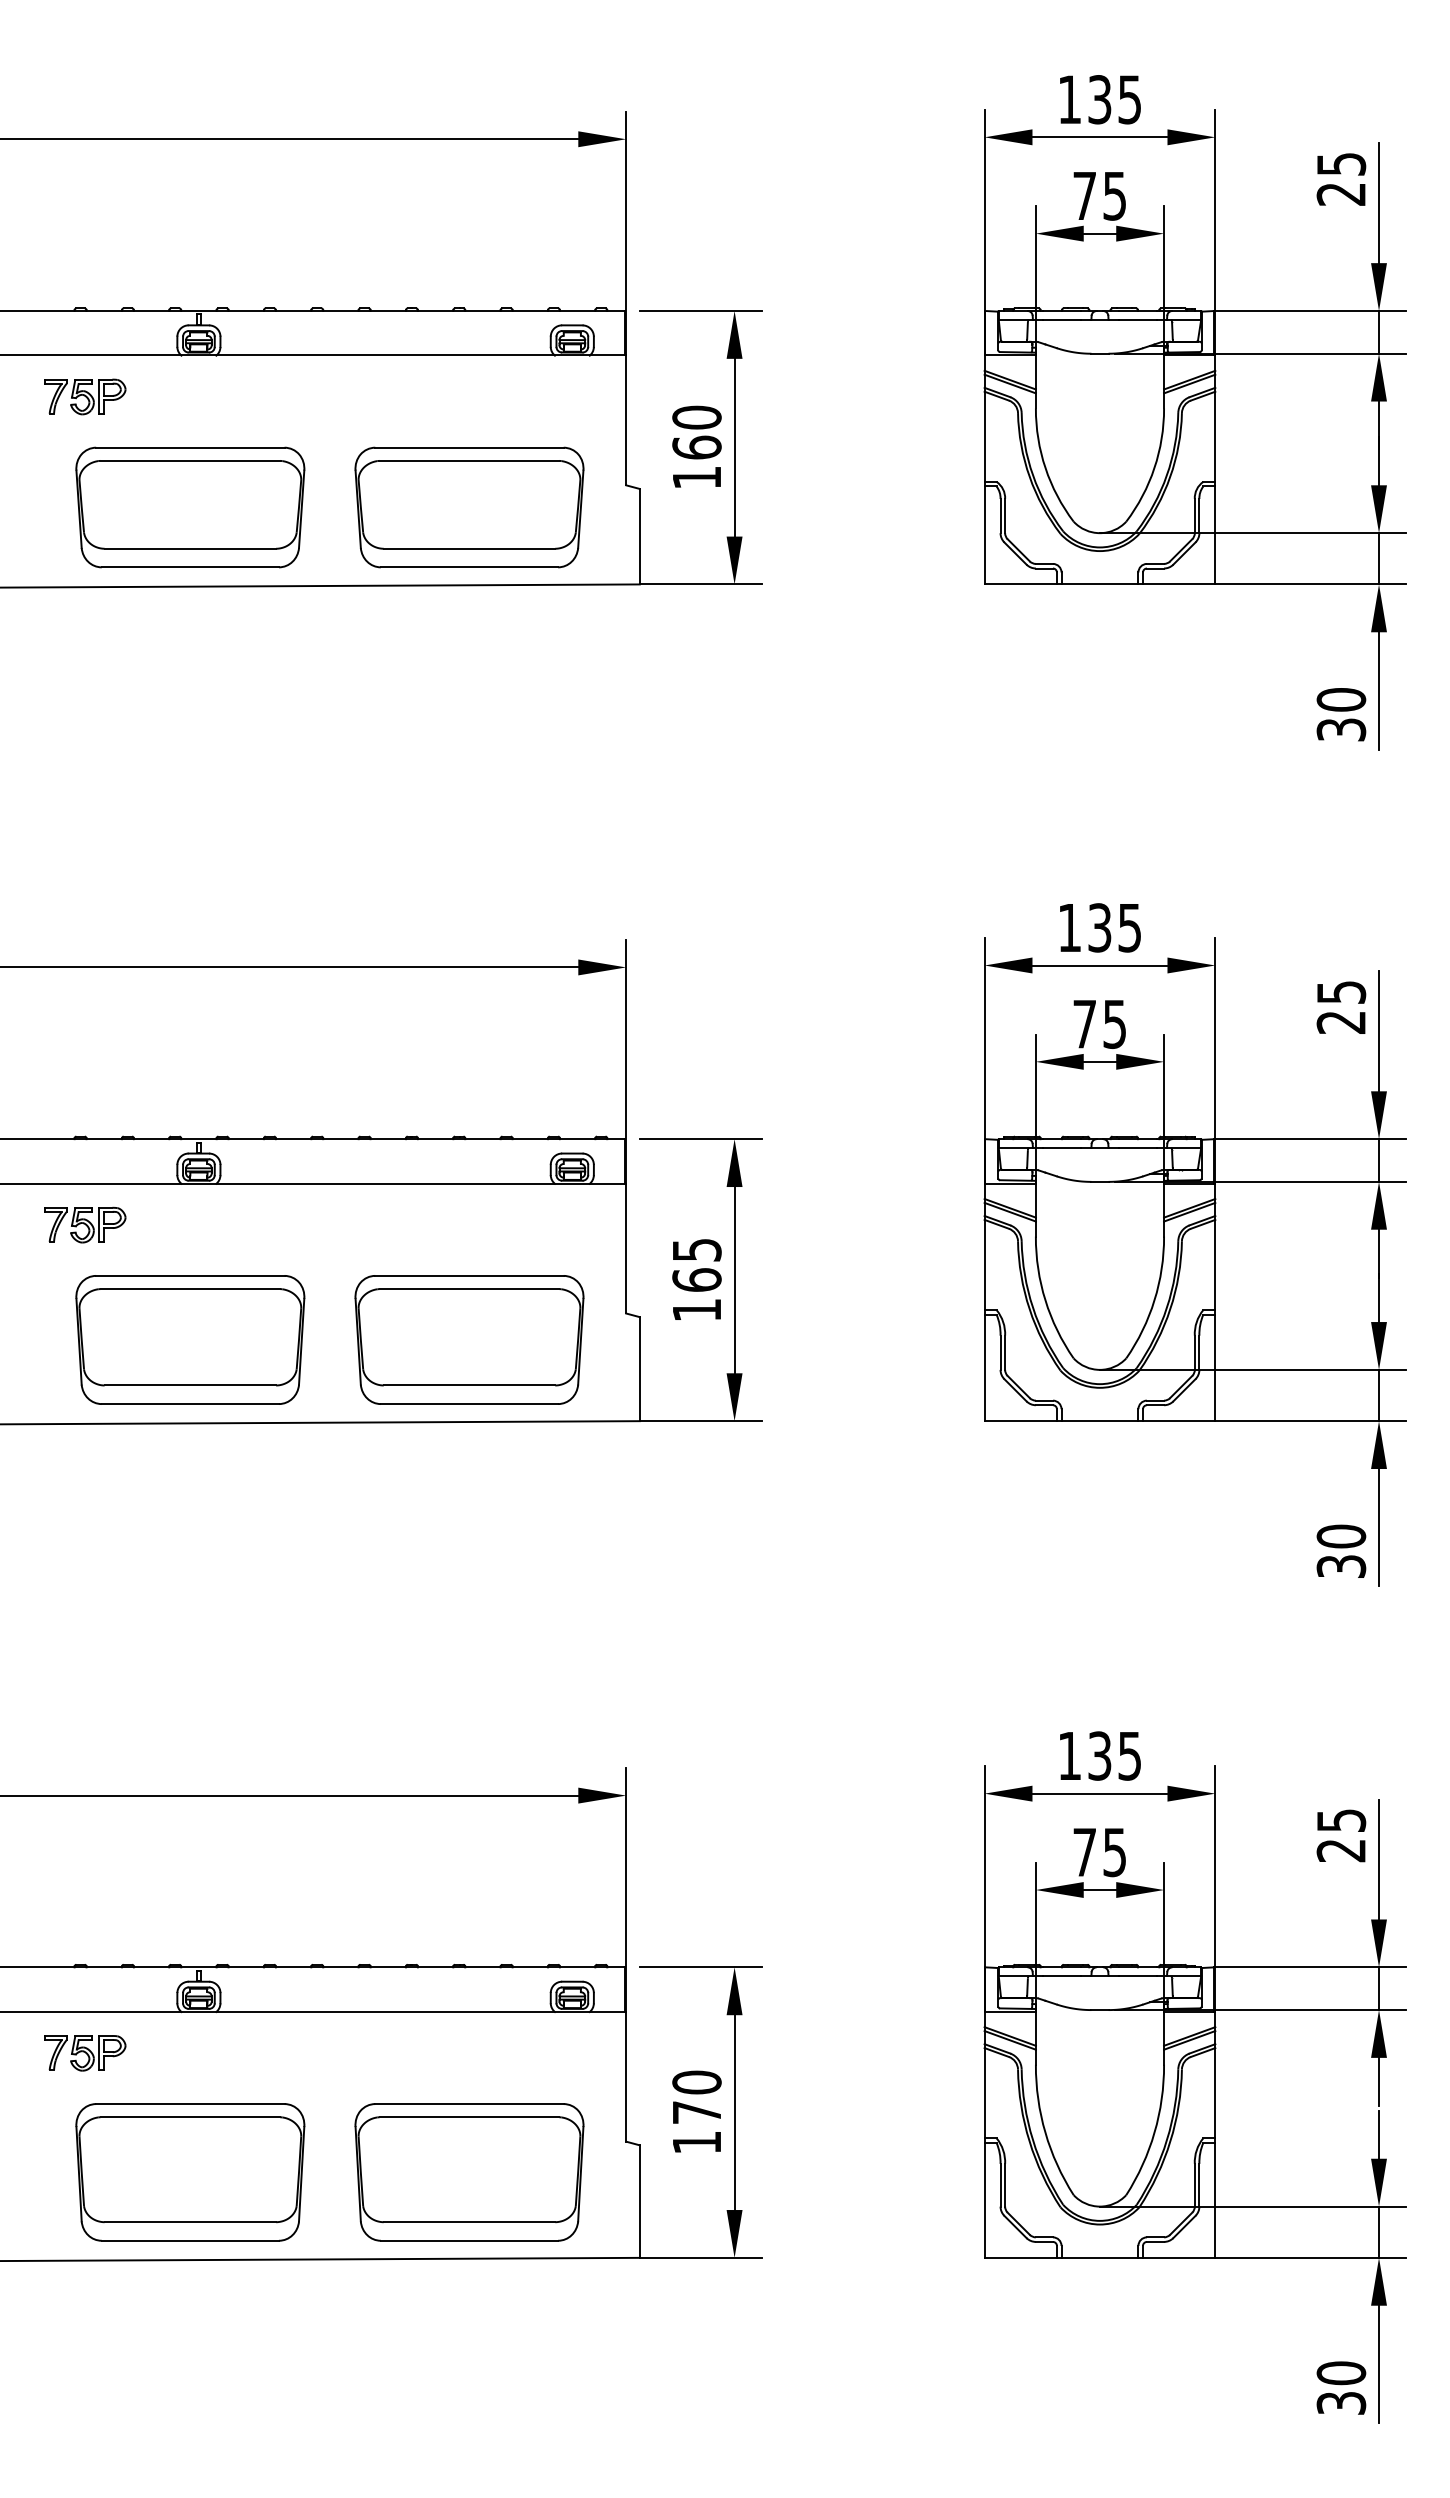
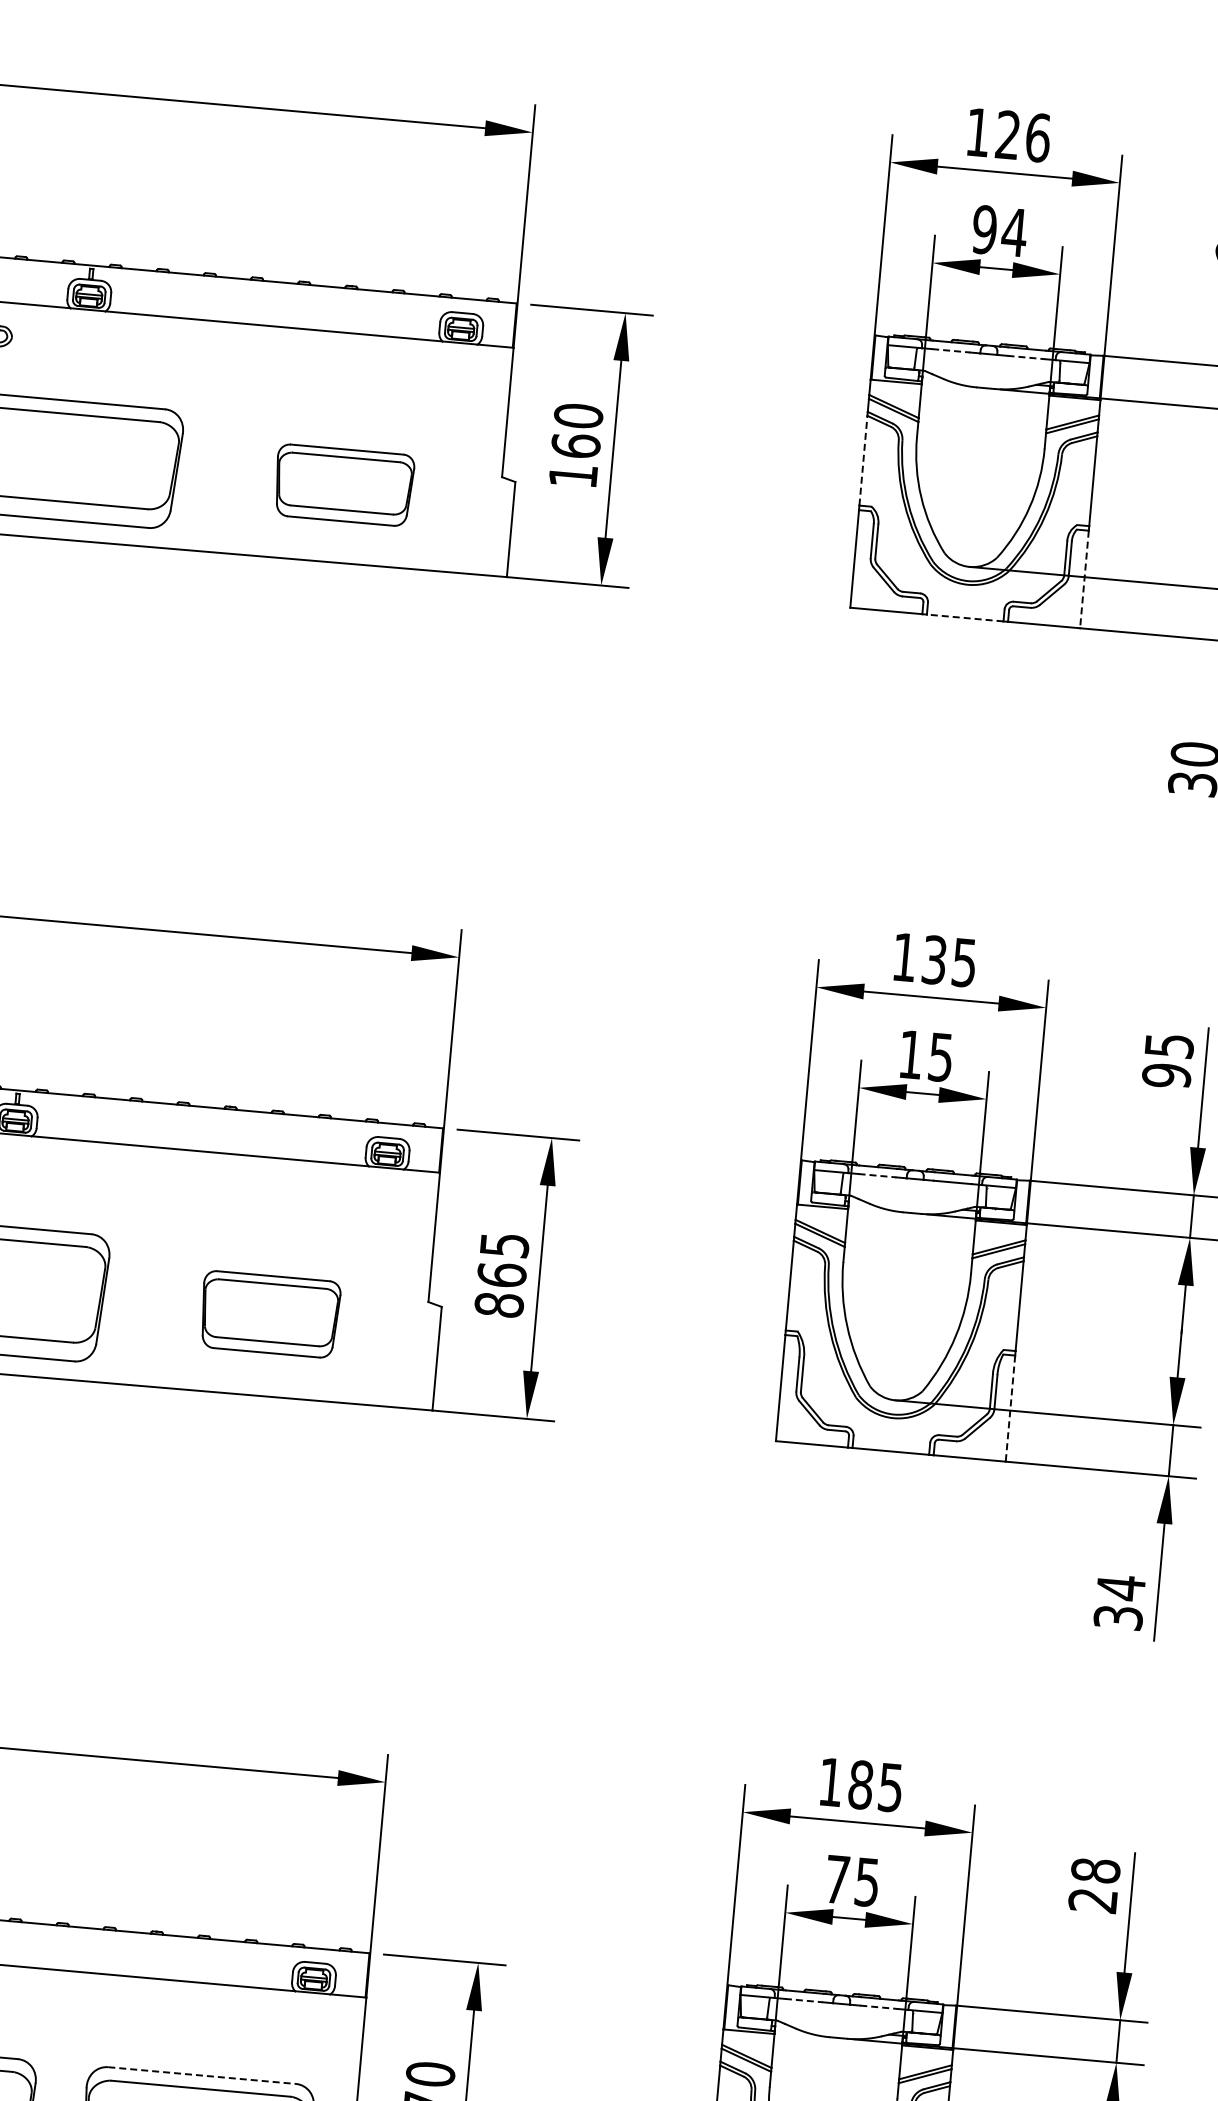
text: (1115, 99) -> (1023, 136), 135 -> 126
text: (1100, 195) -> (1000, 230), 75 -> 94
line: (1062, 319) -> (951, 350), solid -> dashed
line: (1138, 319) -> (1027, 357), solid -> dashed
line: (984, 436) -> (863, 460), solid -> dashed
part: (469, 507) -> (344, 485), size x0.6
line: (1215, 535) -> (1084, 579), solid -> dashed
line: (1099, 584) -> (964, 618), solid -> dashed
text: (1341, 1022) -> (1166, 1075), 25 -> 95
text: (1084, 1024) -> (910, 1054), 75 -> 15
line: (1062, 1147) -> (877, 1175), solid -> dashed
text: (696, 1309) -> (498, 1304), 165 -> 865
part: (469, 1339) -> (270, 1314), size x0.6
line: (1215, 1368) -> (1010, 1409), solid -> dashed
text: (1341, 1536) -> (1121, 1587), 30 -> 34
text: (1099, 1755) -> (860, 1784), 135 -> 185
text: (1341, 1820) -> (1095, 1870), 25 -> 28
line: (1062, 1975) -> (804, 2000), solid -> dashed
line: (1138, 1975) -> (879, 2006), solid -> dashed
line: (470, 2104) -> (203, 2076), solid -> dashed

